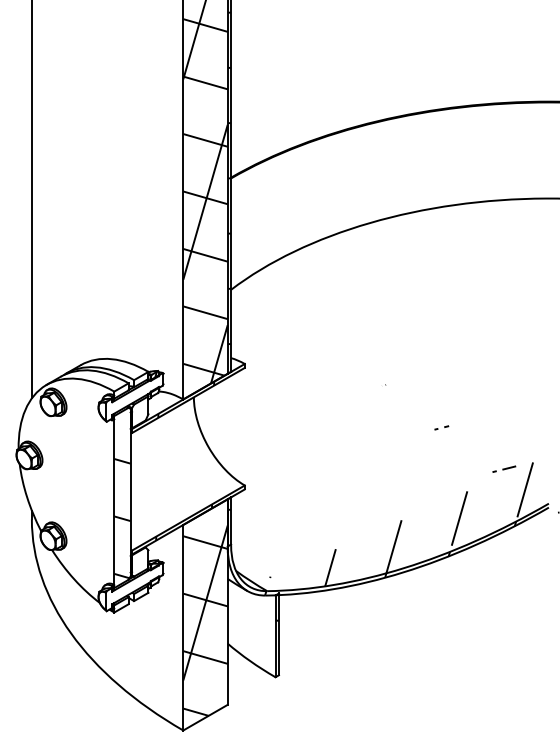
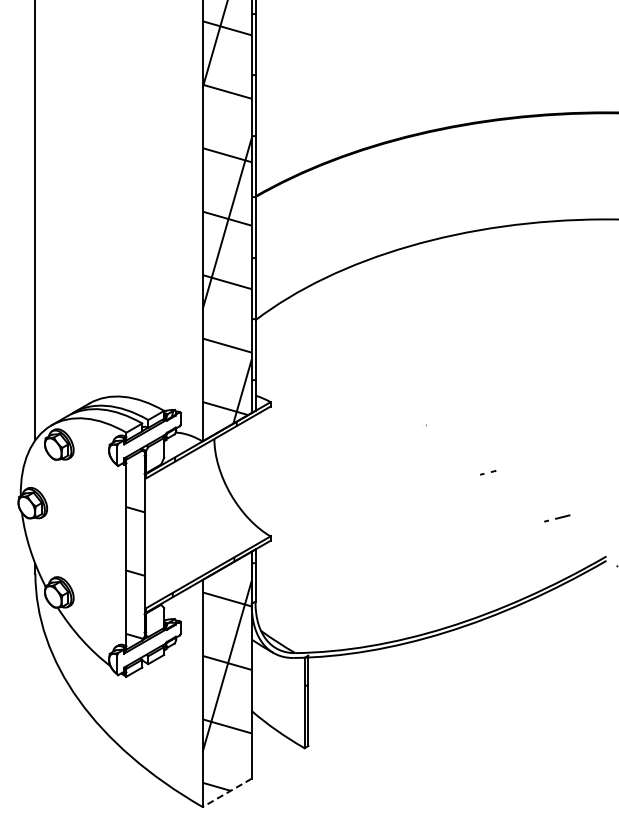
hatch: (399, 528) -> (441, 583), removed
line: (204, 718) -> (226, 793), solid -> dashed

